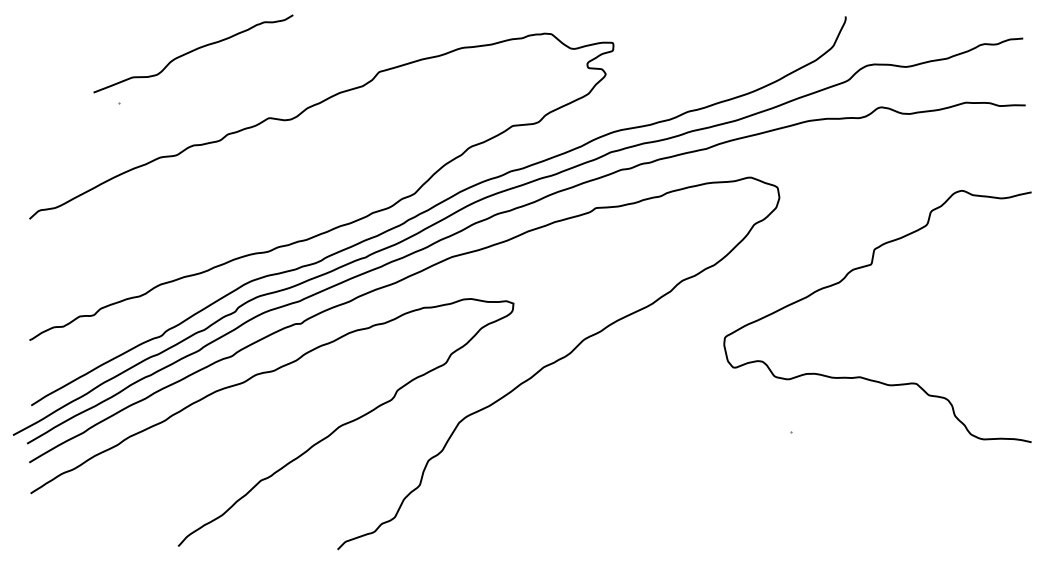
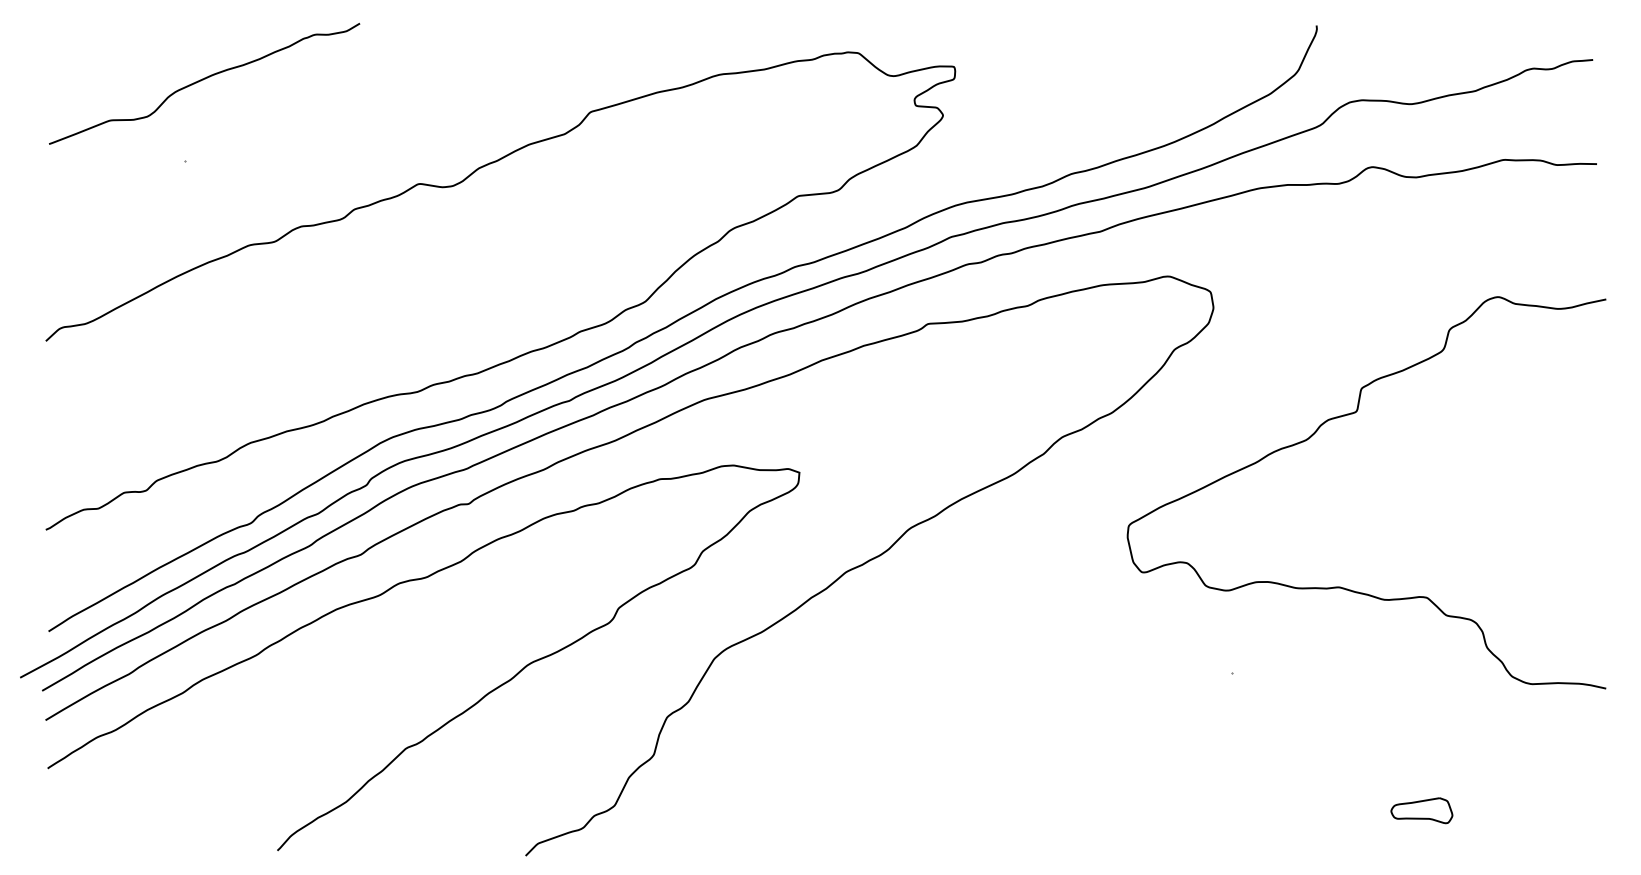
curve: (193, 51) -> (204, 80), moved
part: (912, 520) -> (1420, 810), added

